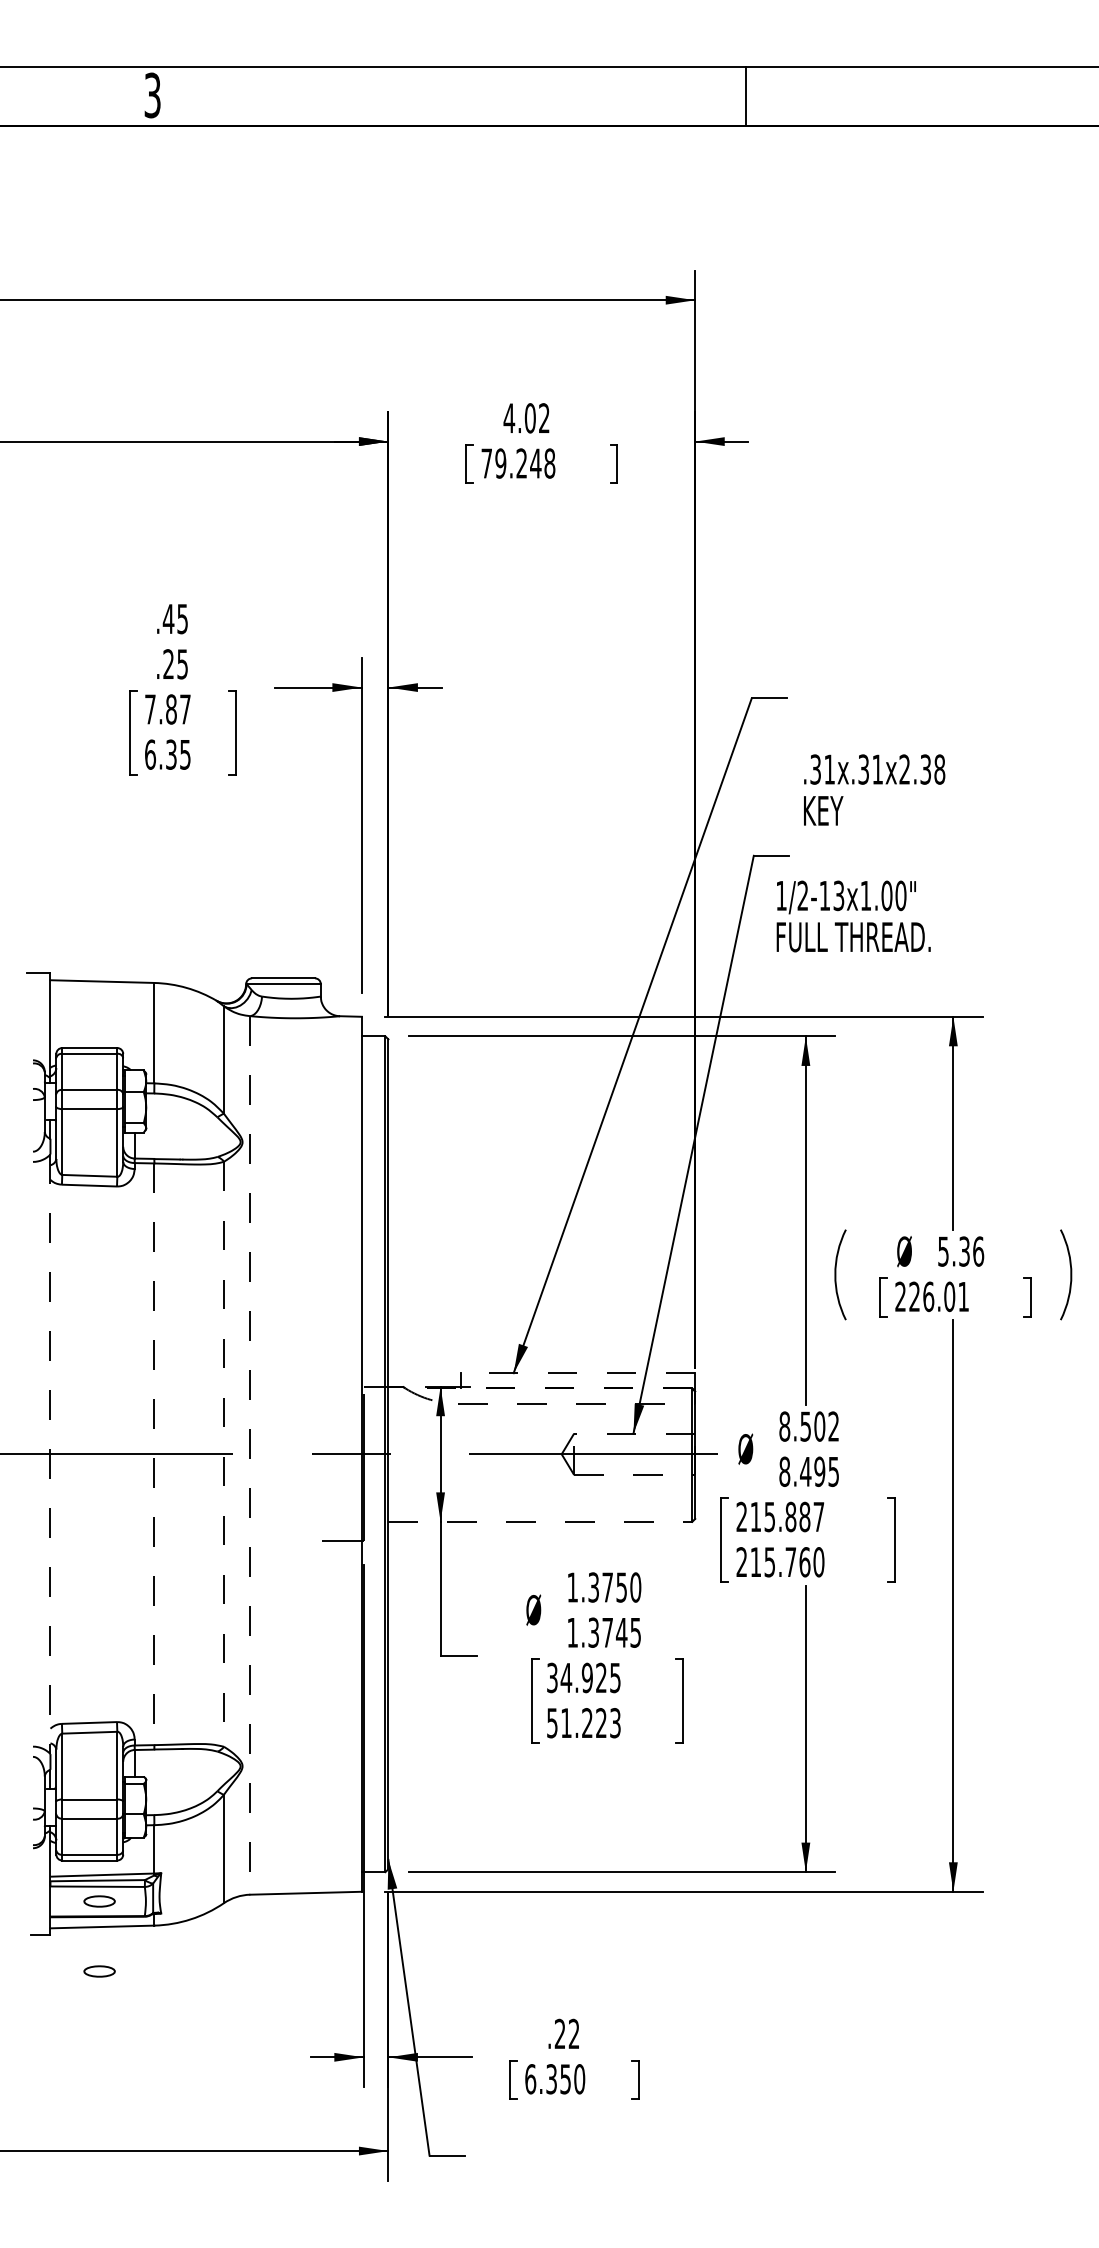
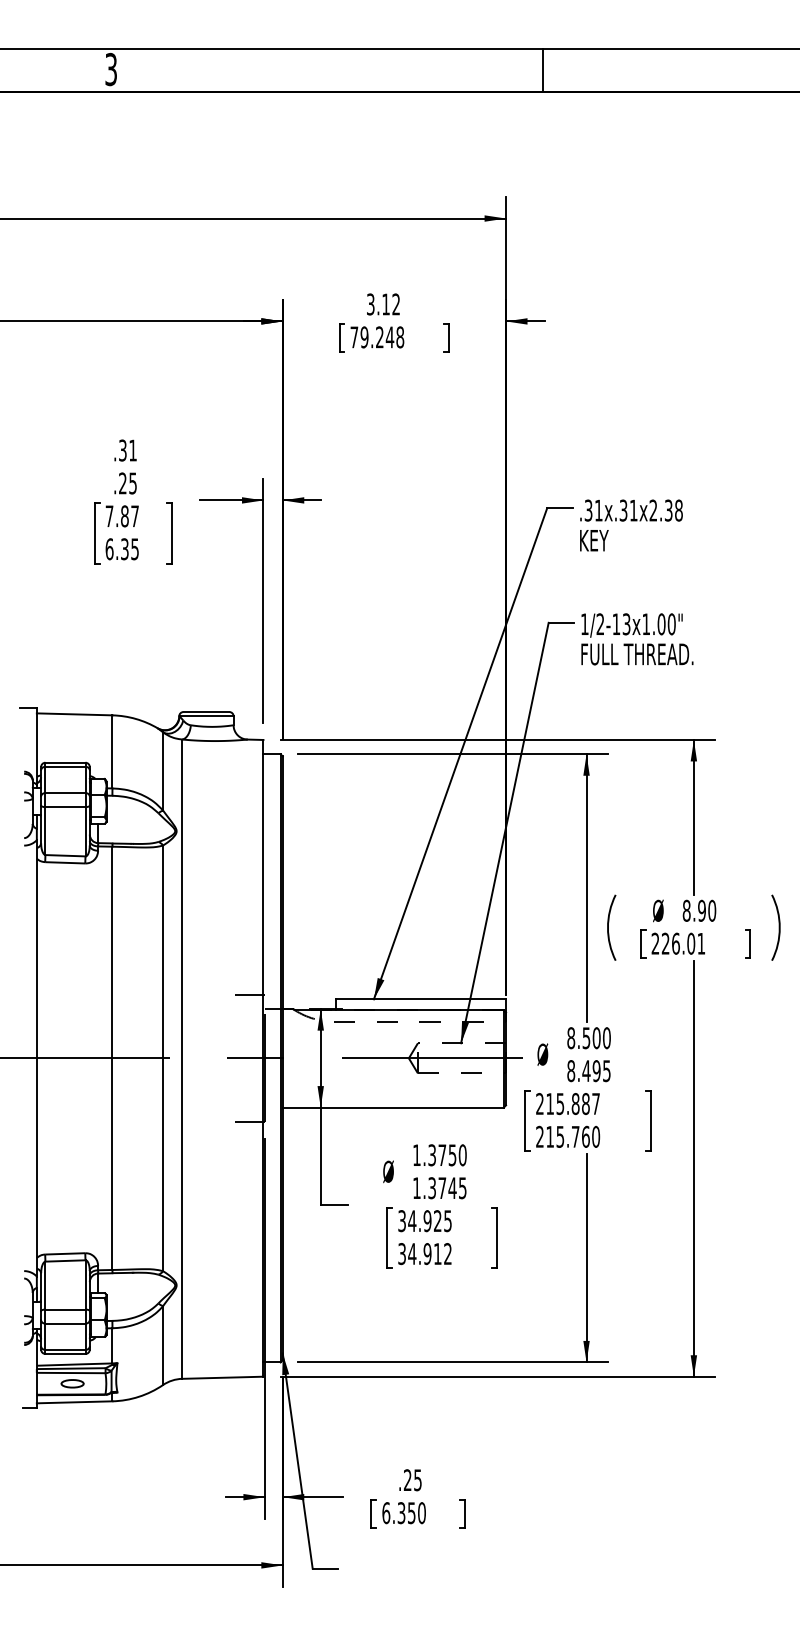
text: (519, 418) -> (378, 304), 4.02 -> 3.12
text: (174, 618) -> (127, 450), .45 -> .31
text: (874, 789) -> (631, 525), moved
text: (853, 916) -> (637, 639), moved
text: (961, 1251) -> (699, 910), 5.36 -> 8.90
line: (342, 1367) -> (249, 995), added
line: (577, 1373) -> (420, 999), dashed -> solid
line: (548, 1388) -> (399, 1010), dashed -> solid
text: (833, 1426) -> (606, 1038), 8.502 -> 8.500
line: (50, 1454) -> (36, 1058), dashed -> solid
line: (154, 1454) -> (112, 1058), dashed -> solid
line: (223, 1454) -> (162, 1058), dashed -> solid
line: (250, 1455) -> (182, 1059), dashed -> solid
line: (540, 1521) -> (393, 1107), dashed -> solid
text: (583, 1723) -> (424, 1254), 51.223 -> 34.912
part: (99, 1971) -> (72, 1434), removed
text: (573, 2033) -> (417, 1479), .22 -> .25

